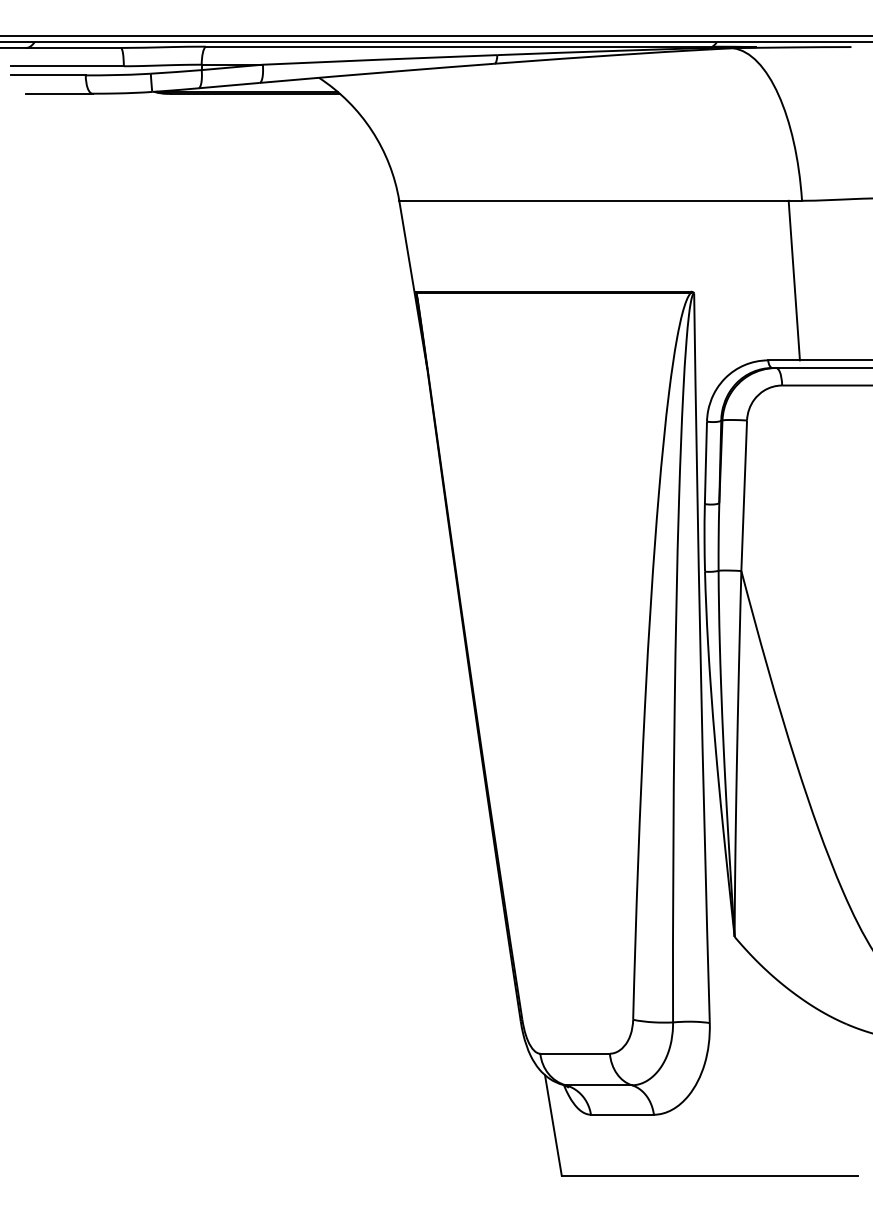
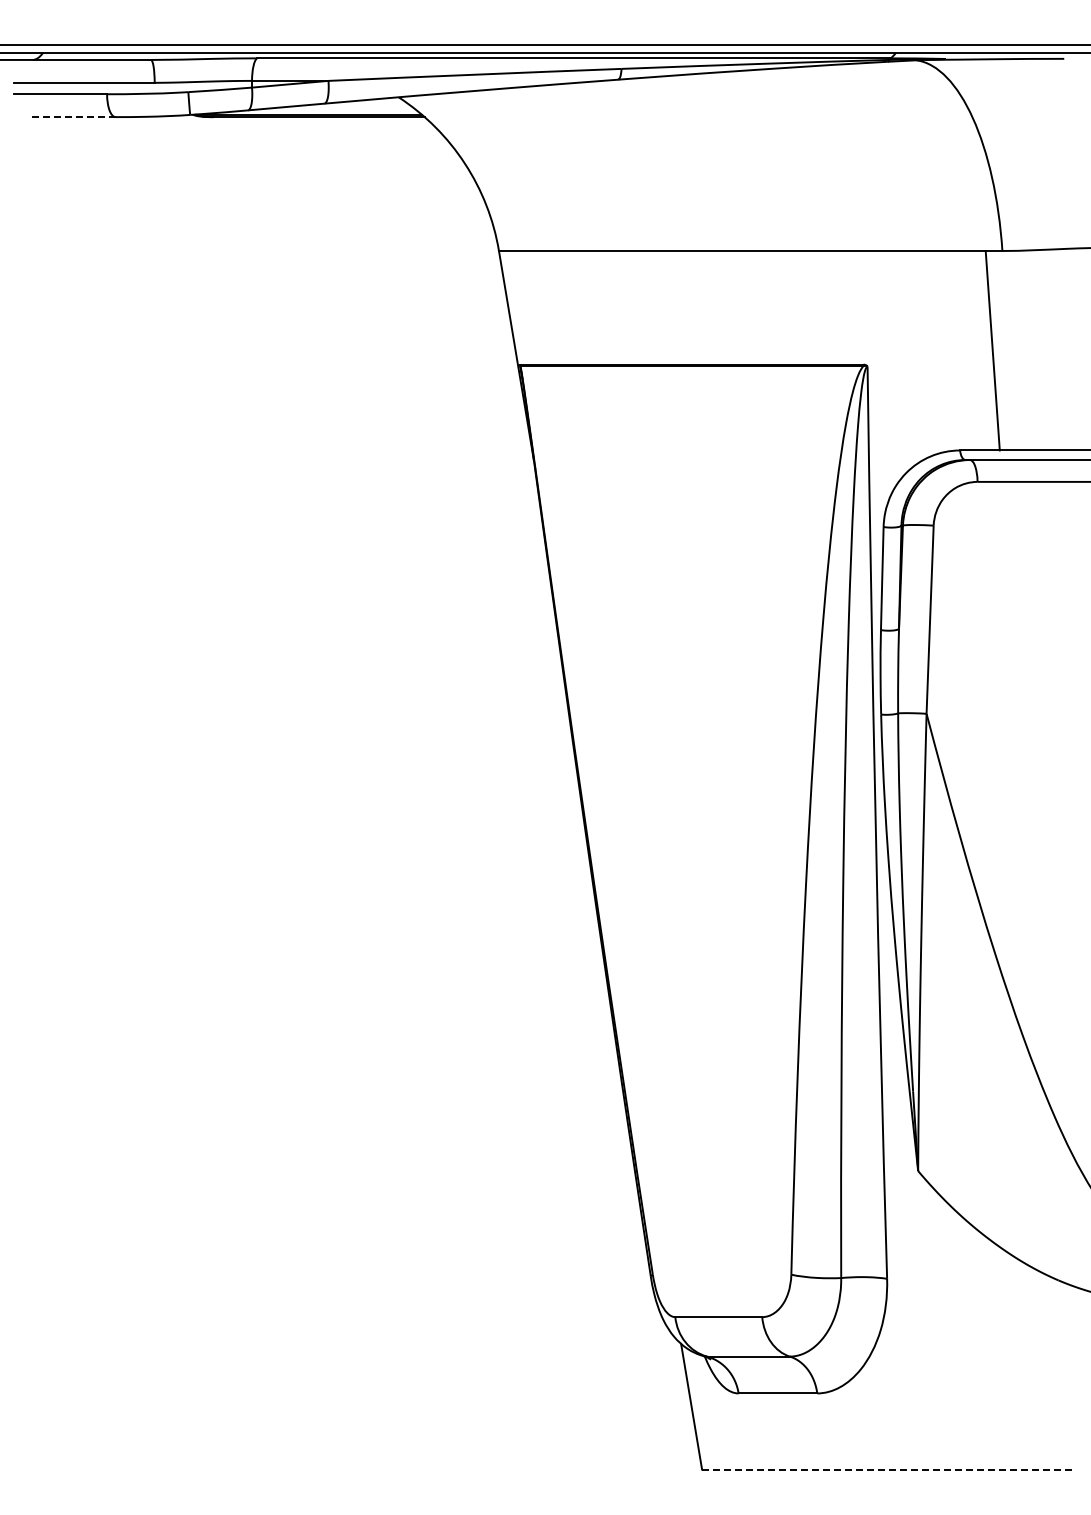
line: (58, 94) -> (73, 117), solid -> dashed
line: (709, 1175) -> (886, 1469), solid -> dashed

